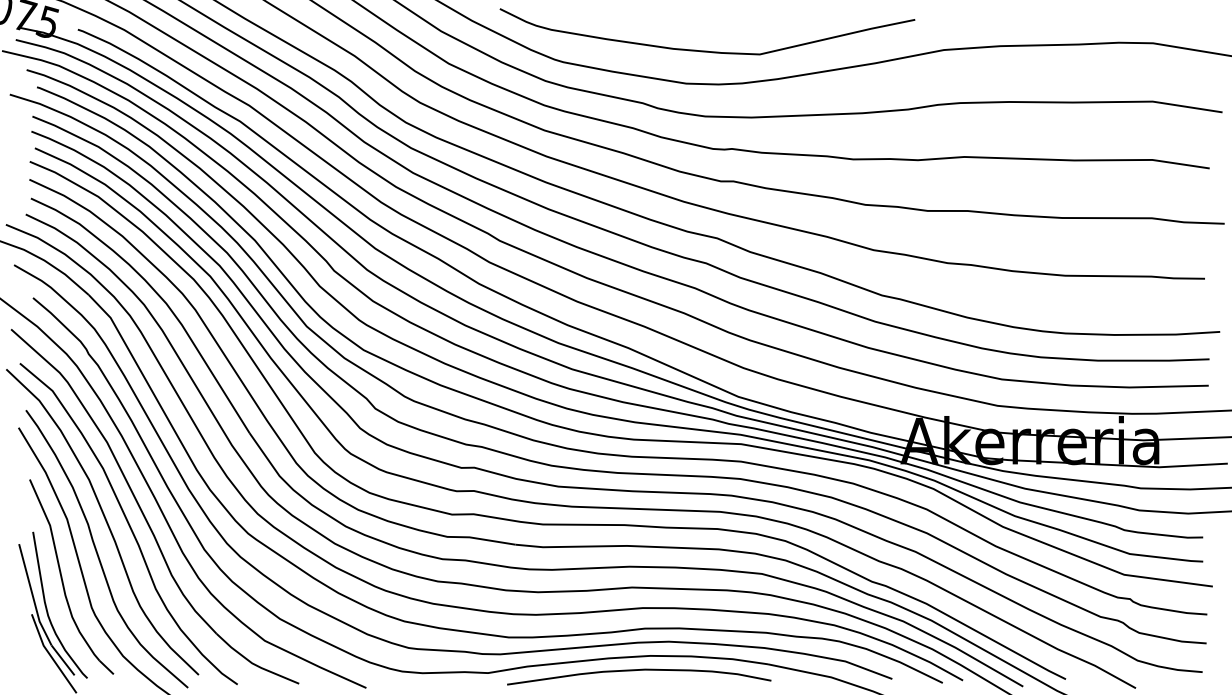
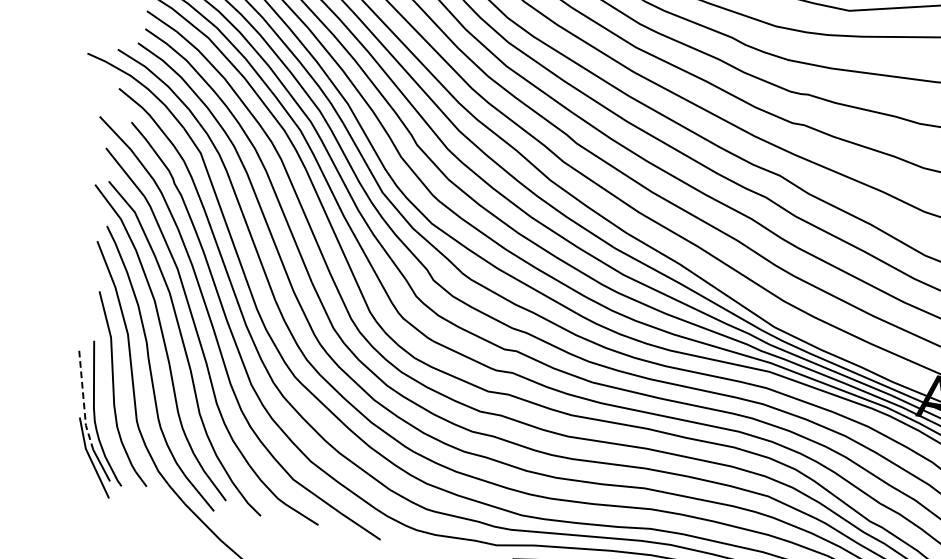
line: (32, 595) -> (83, 400), solid -> dashed

